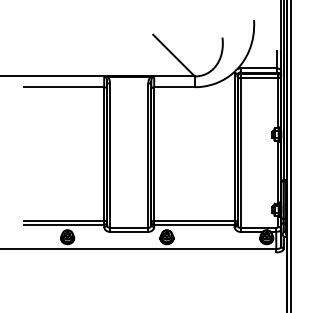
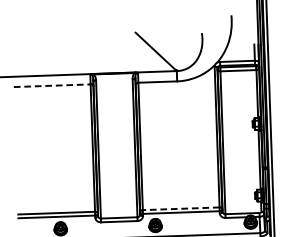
line: (64, 87) -> (52, 85), solid -> dashed
line: (193, 220) -> (180, 208), solid -> dashed

